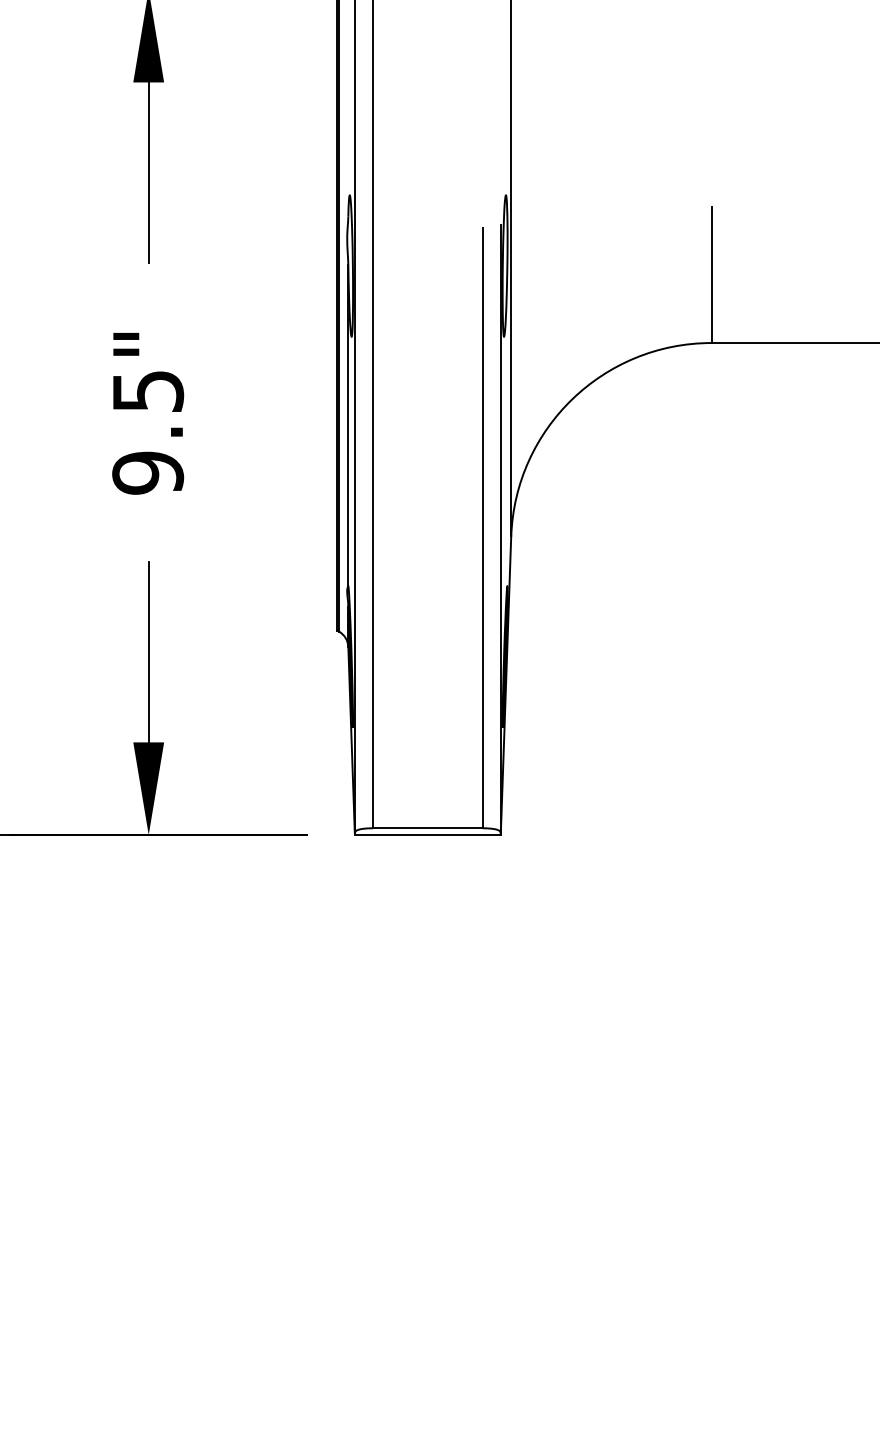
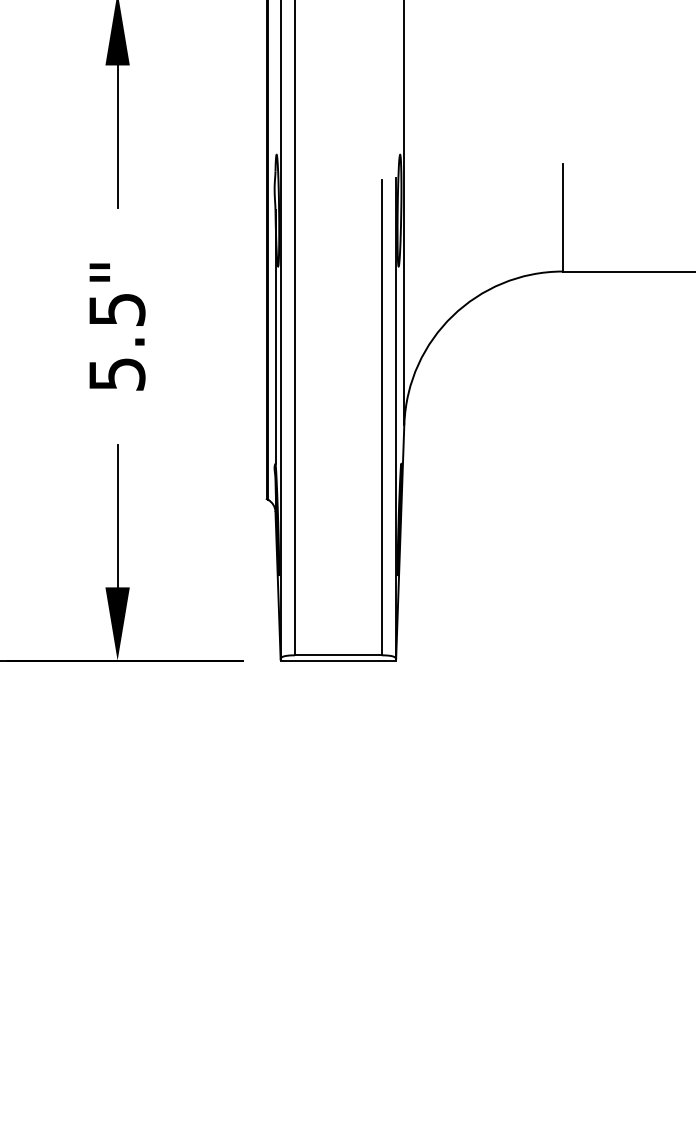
text: (147, 472) -> (116, 373), 9.5" -> 5.5"

